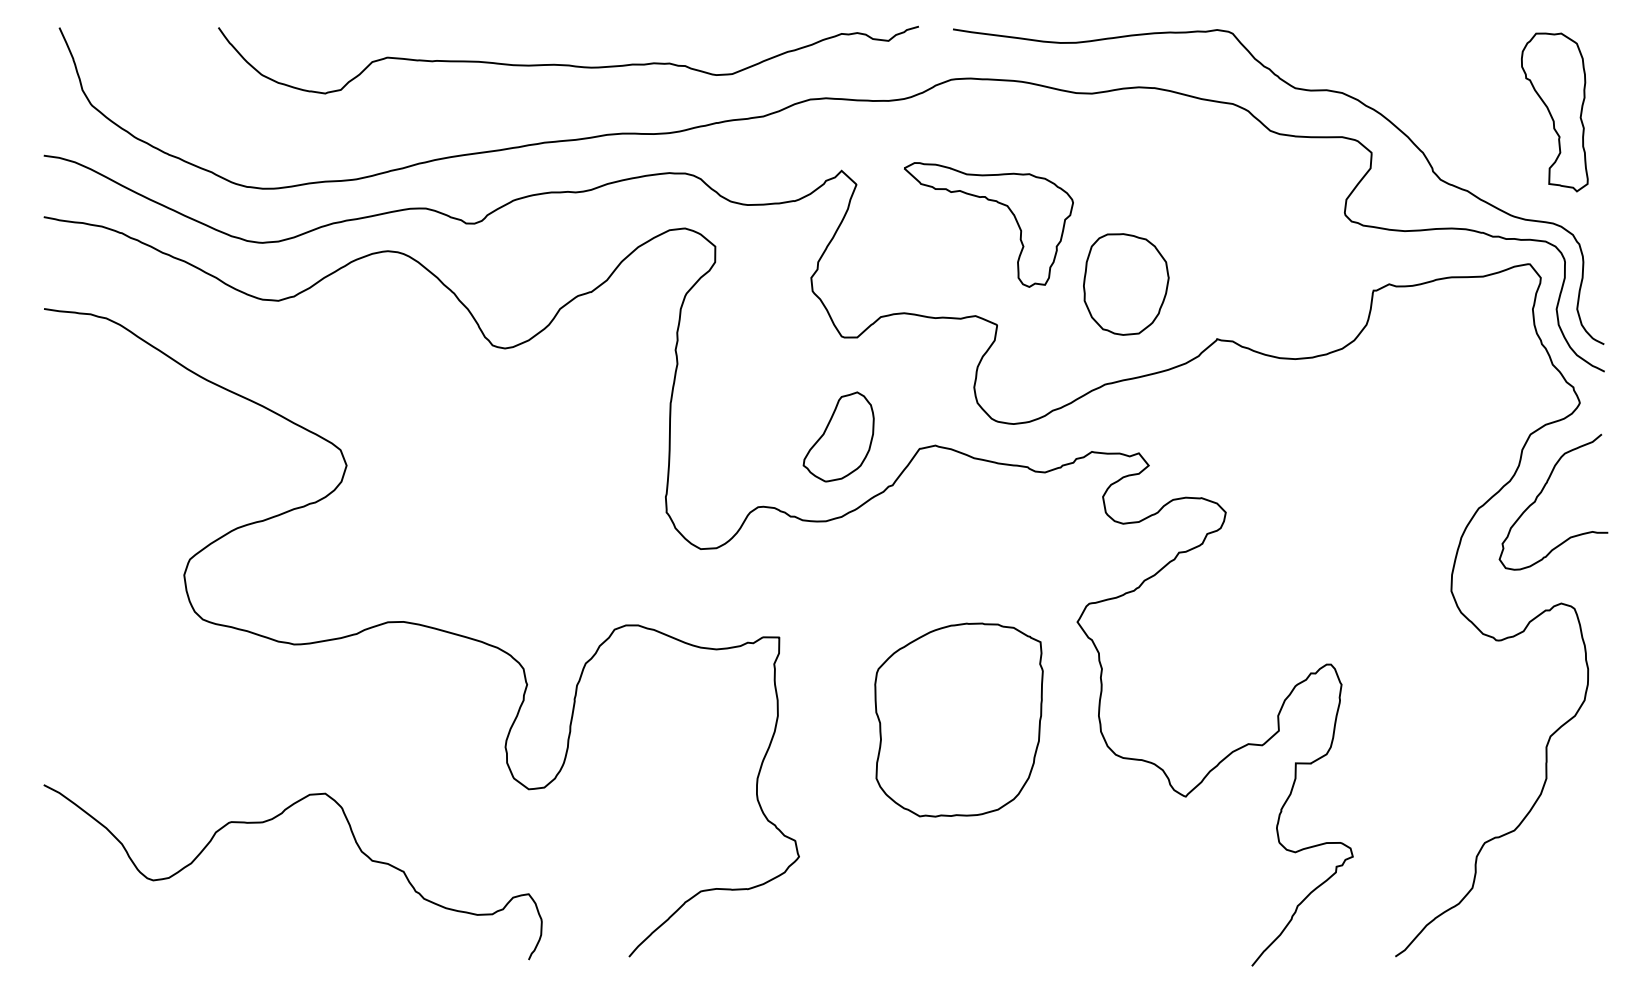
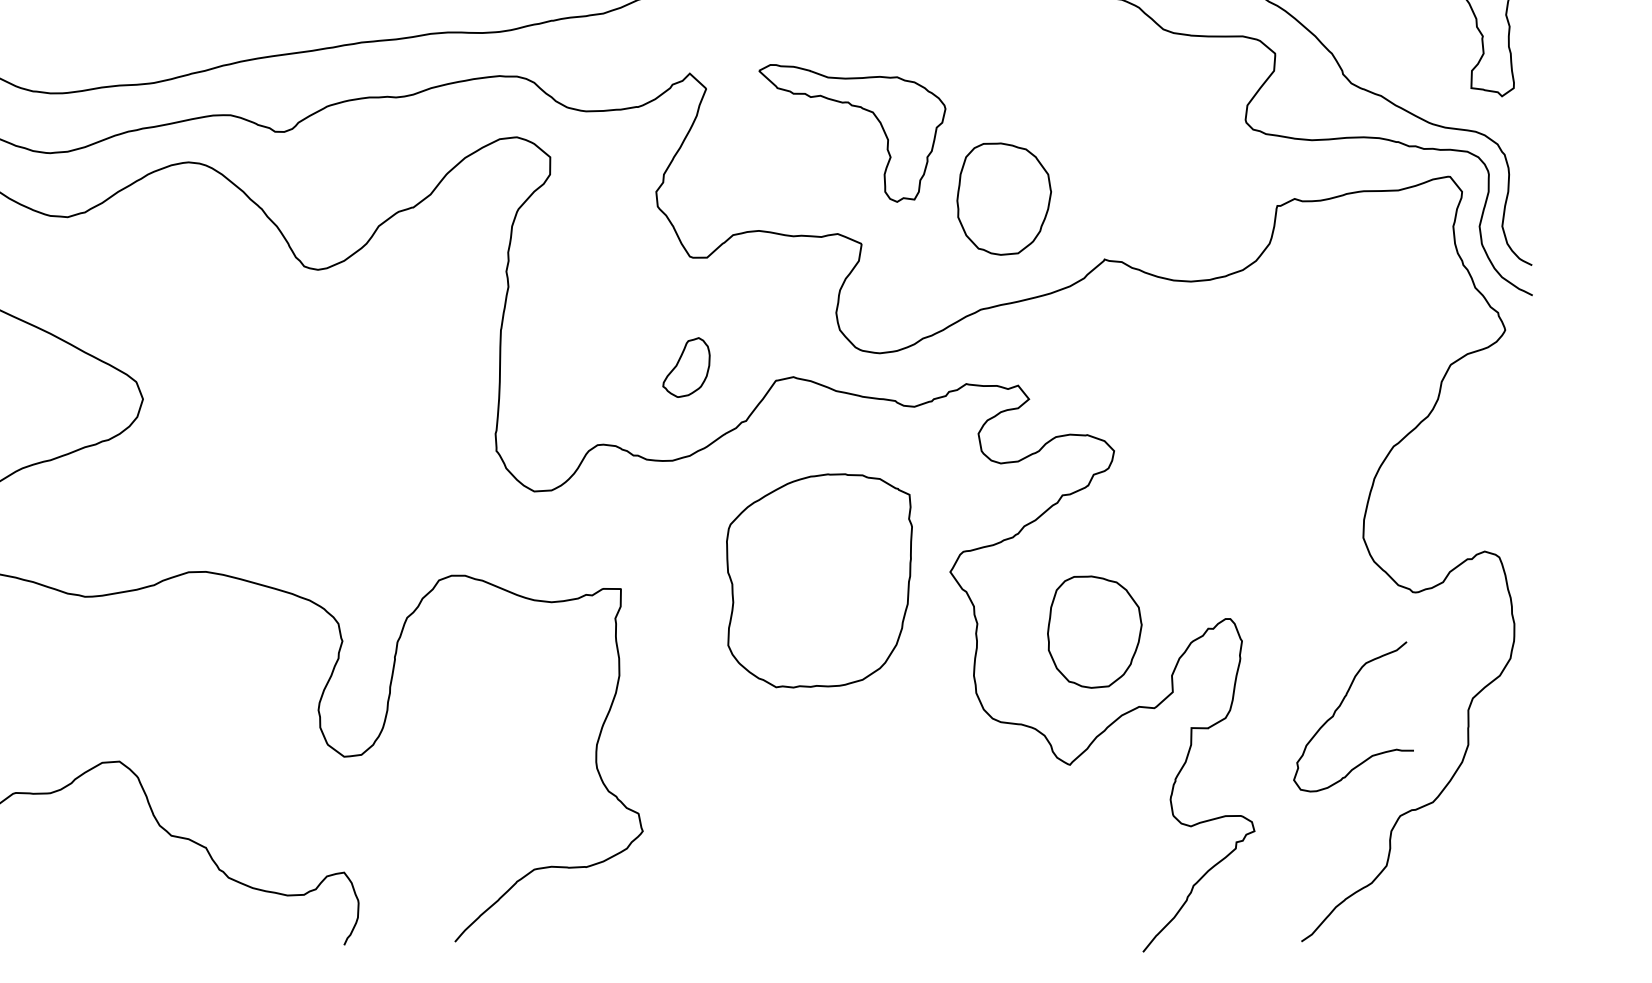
part: (838, 436) -> (686, 367), size x0.6
curve: (1541, 493) -> (1340, 707), moved
part: (1208, 676) -> (1095, 632), added
part: (958, 719) -> (818, 580), moved

